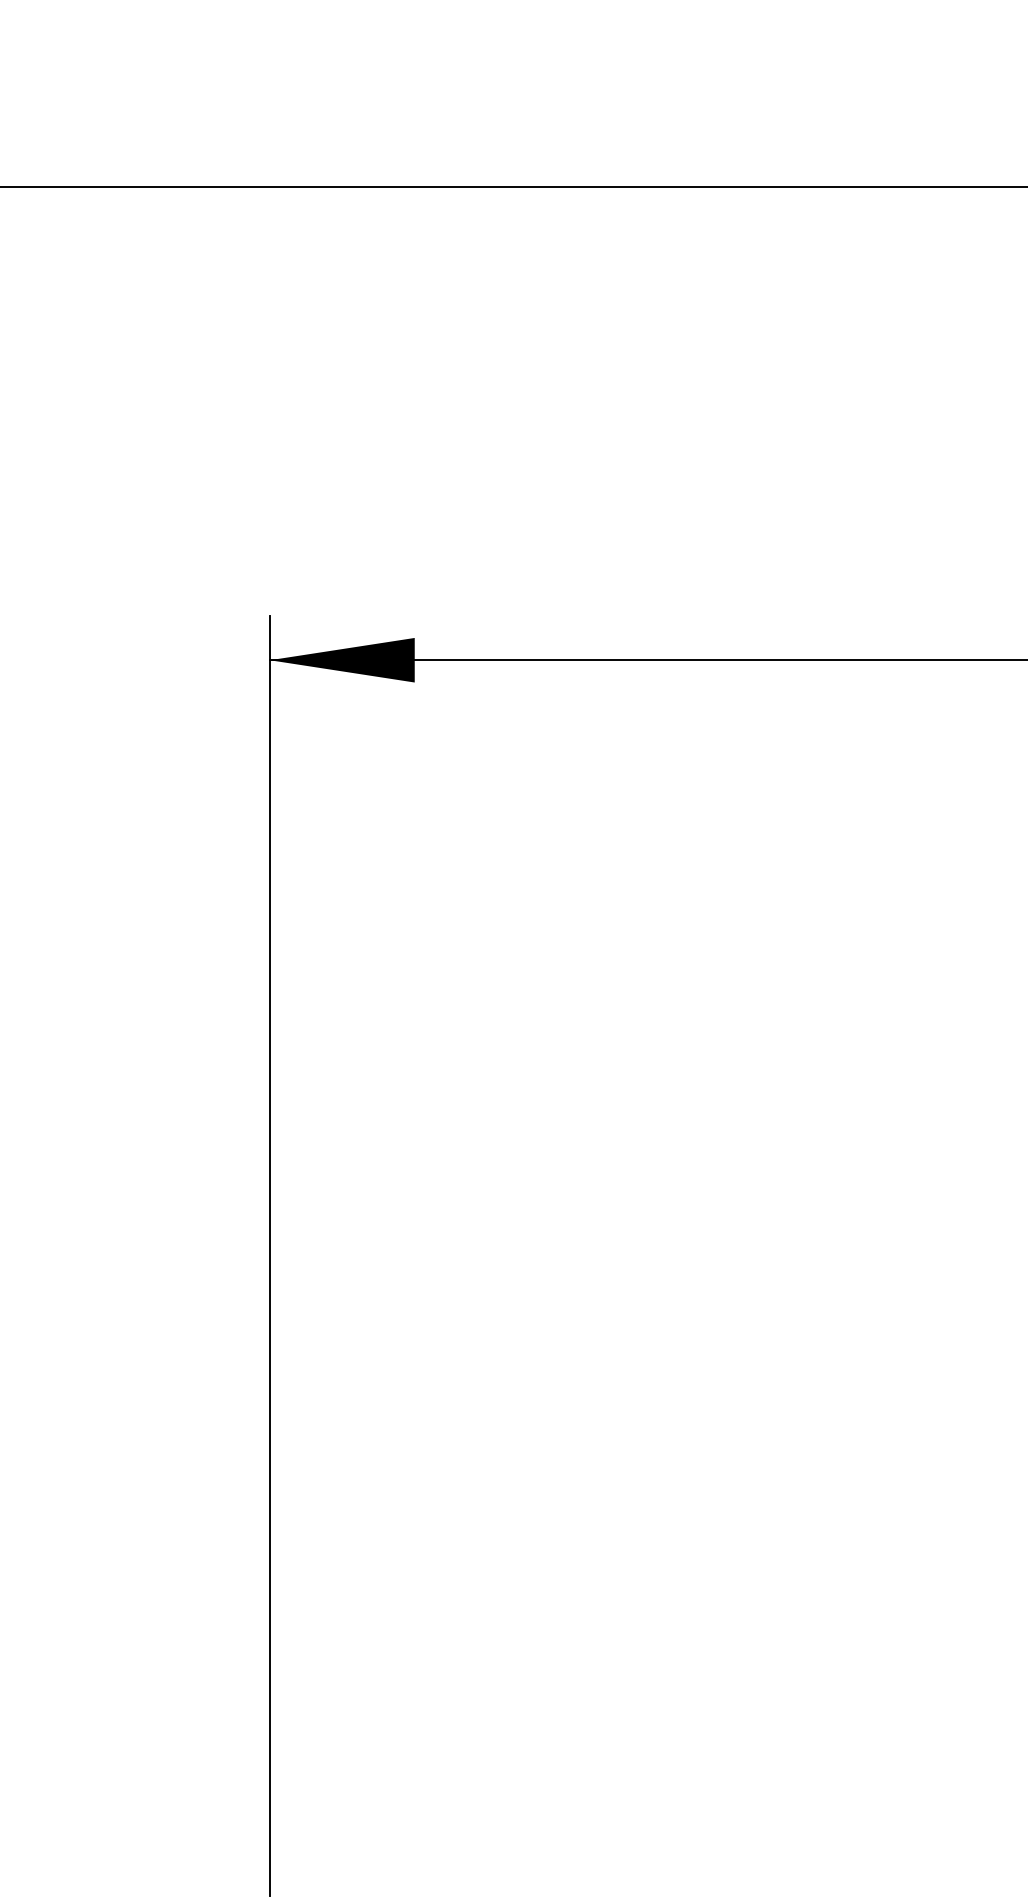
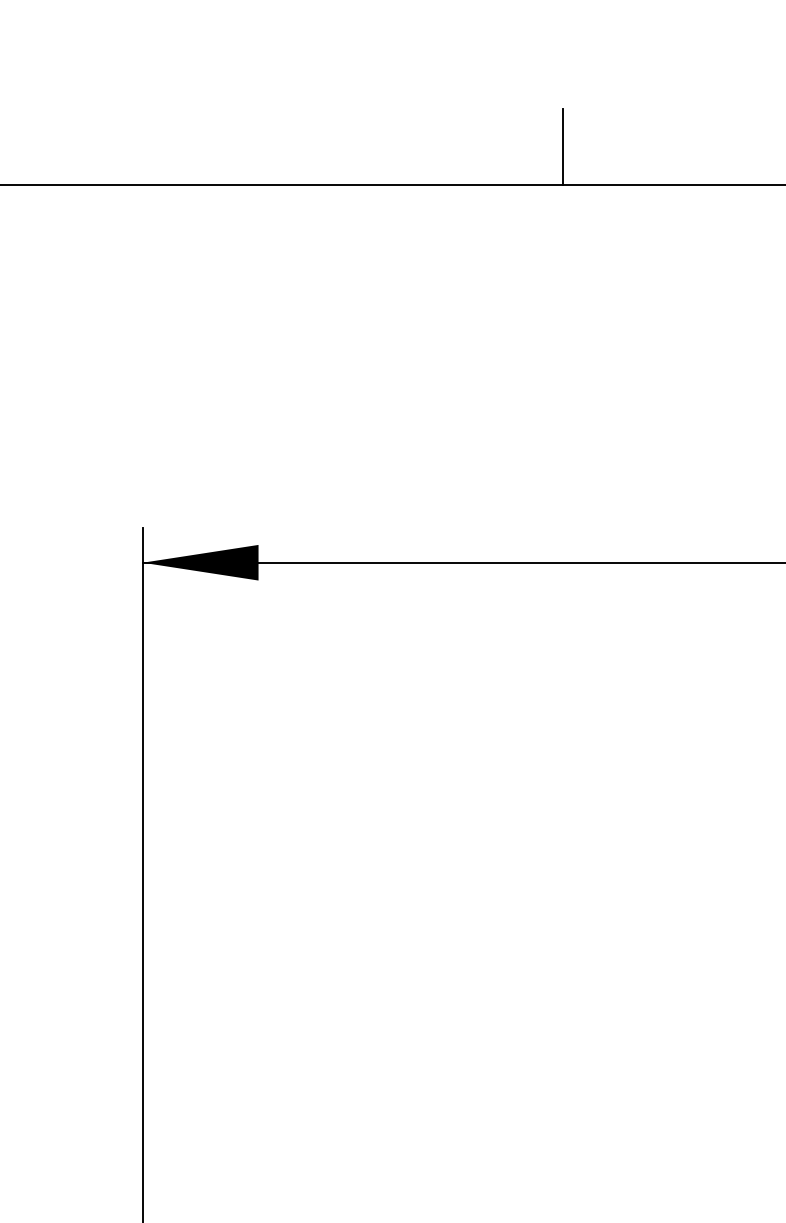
line: (795, 139) -> (562, 146), added

